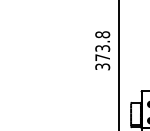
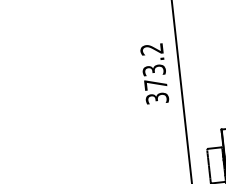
text: (102, 34) -> (151, 48), 373.8 -> 373.2

